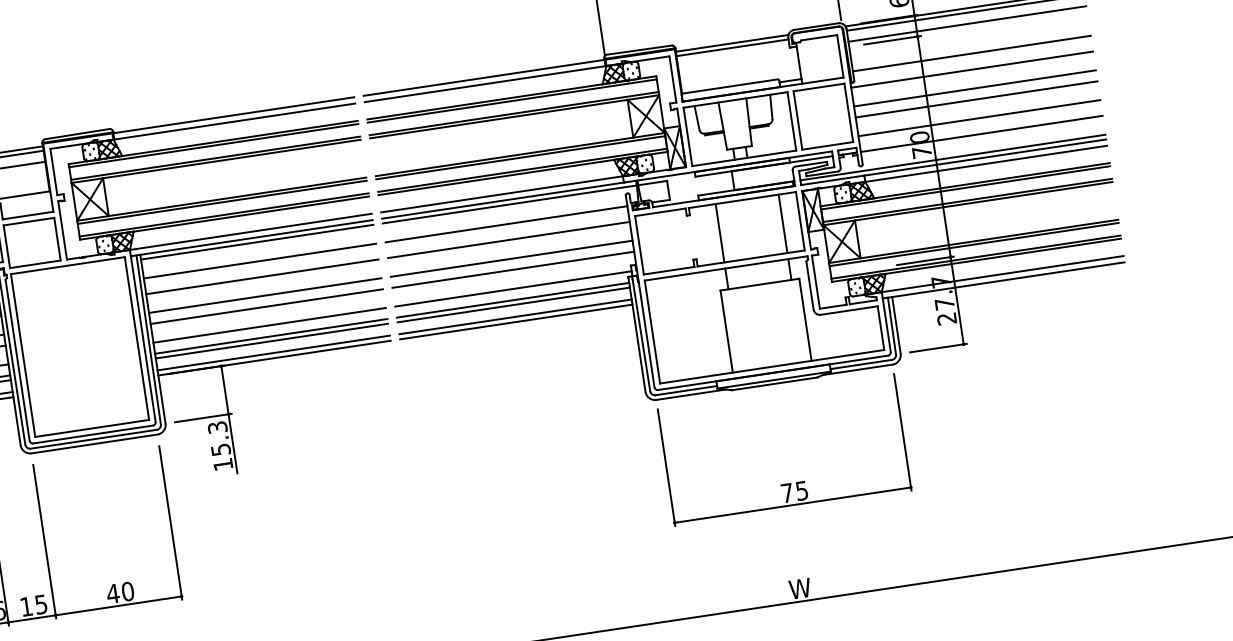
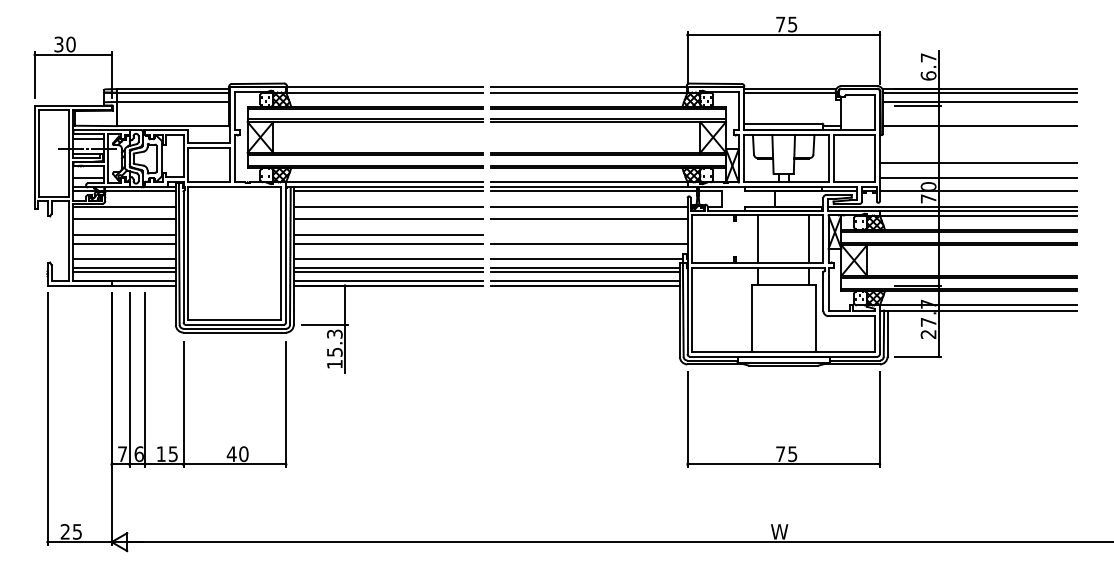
line: (971, 69) -> (977, 138), removed
line: (974, 88) -> (977, 154), removed
line: (510, 258) -> (588, 234), removed

